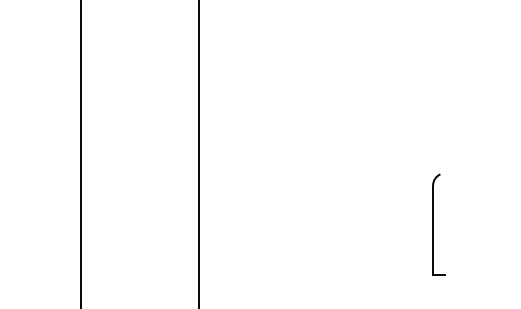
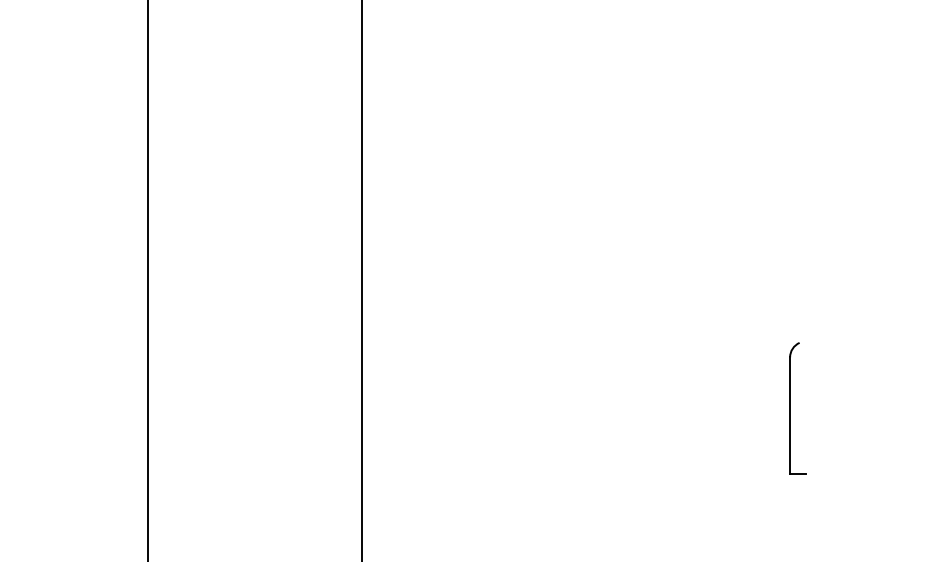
part: (438, 223) -> (797, 406), size x0.71

